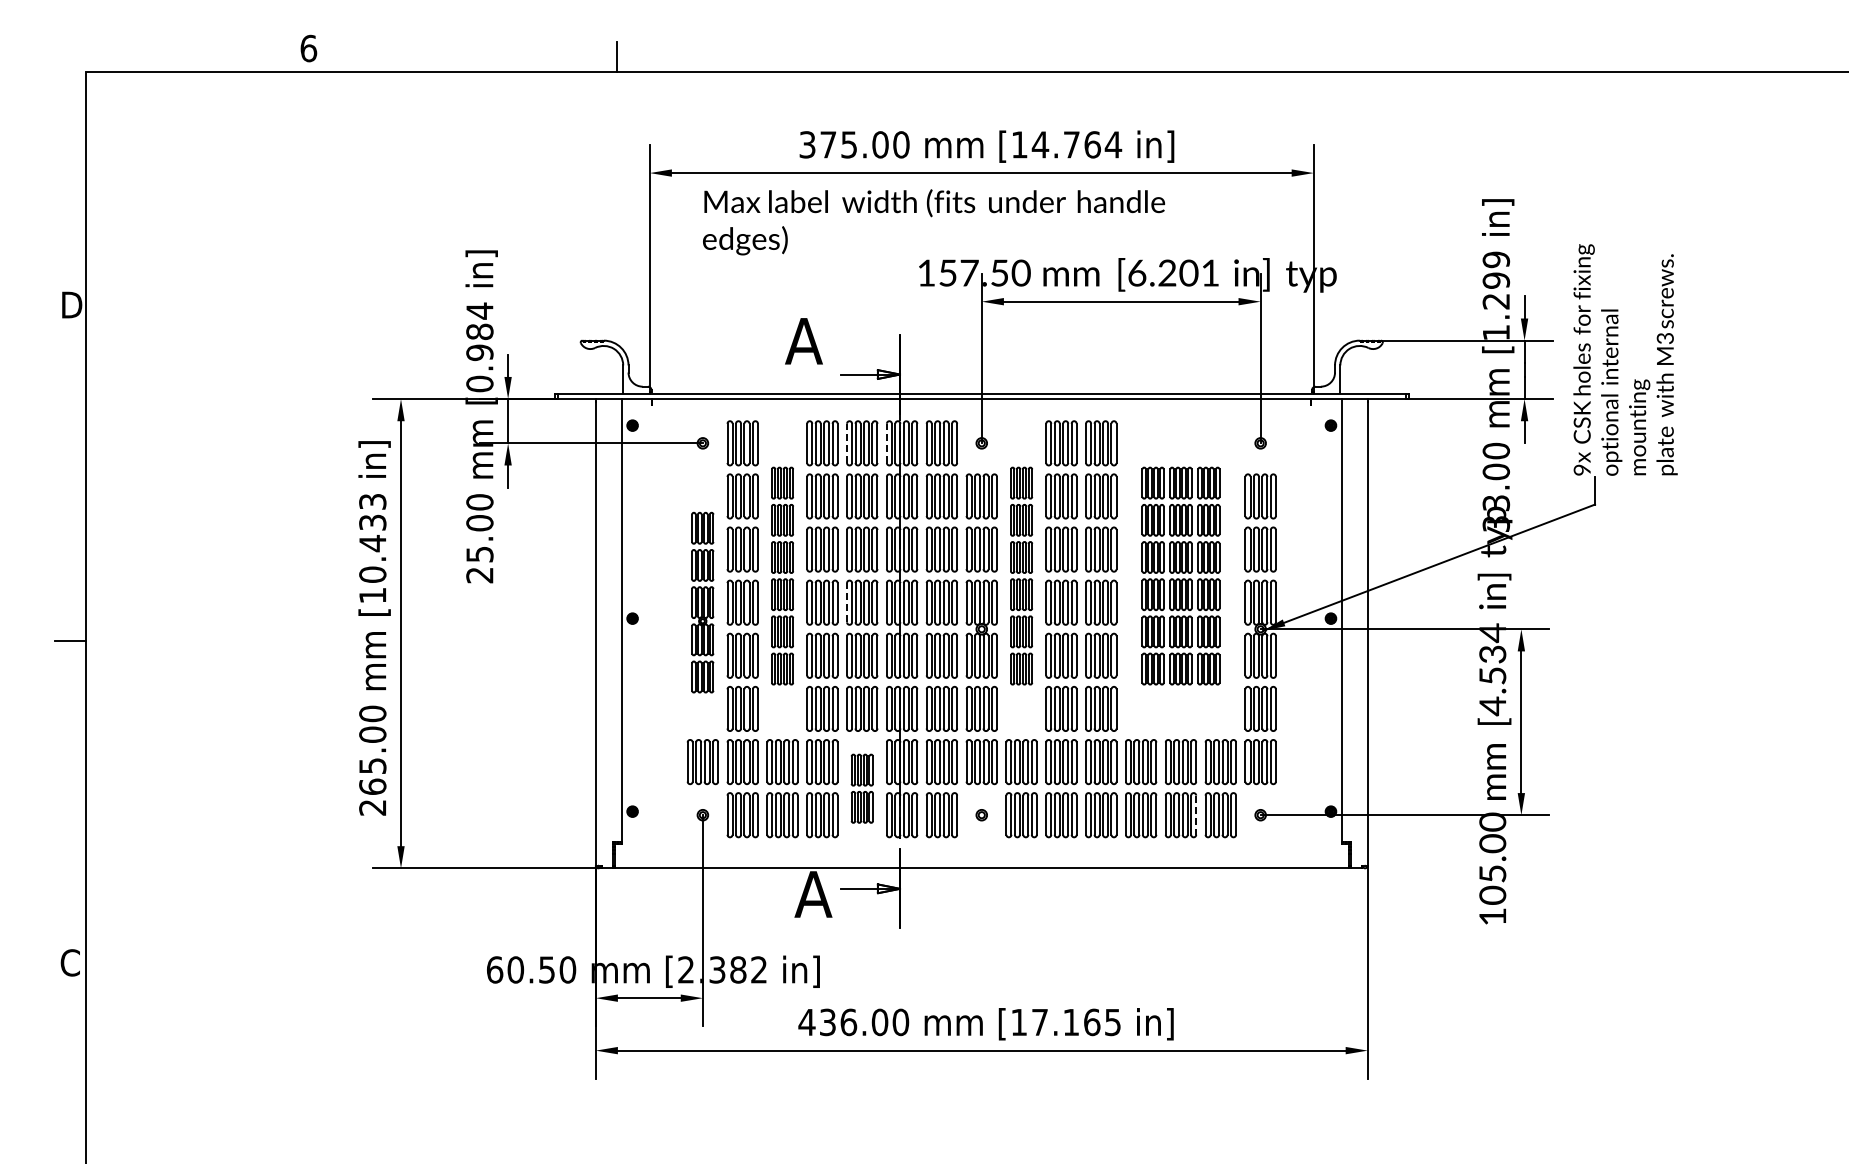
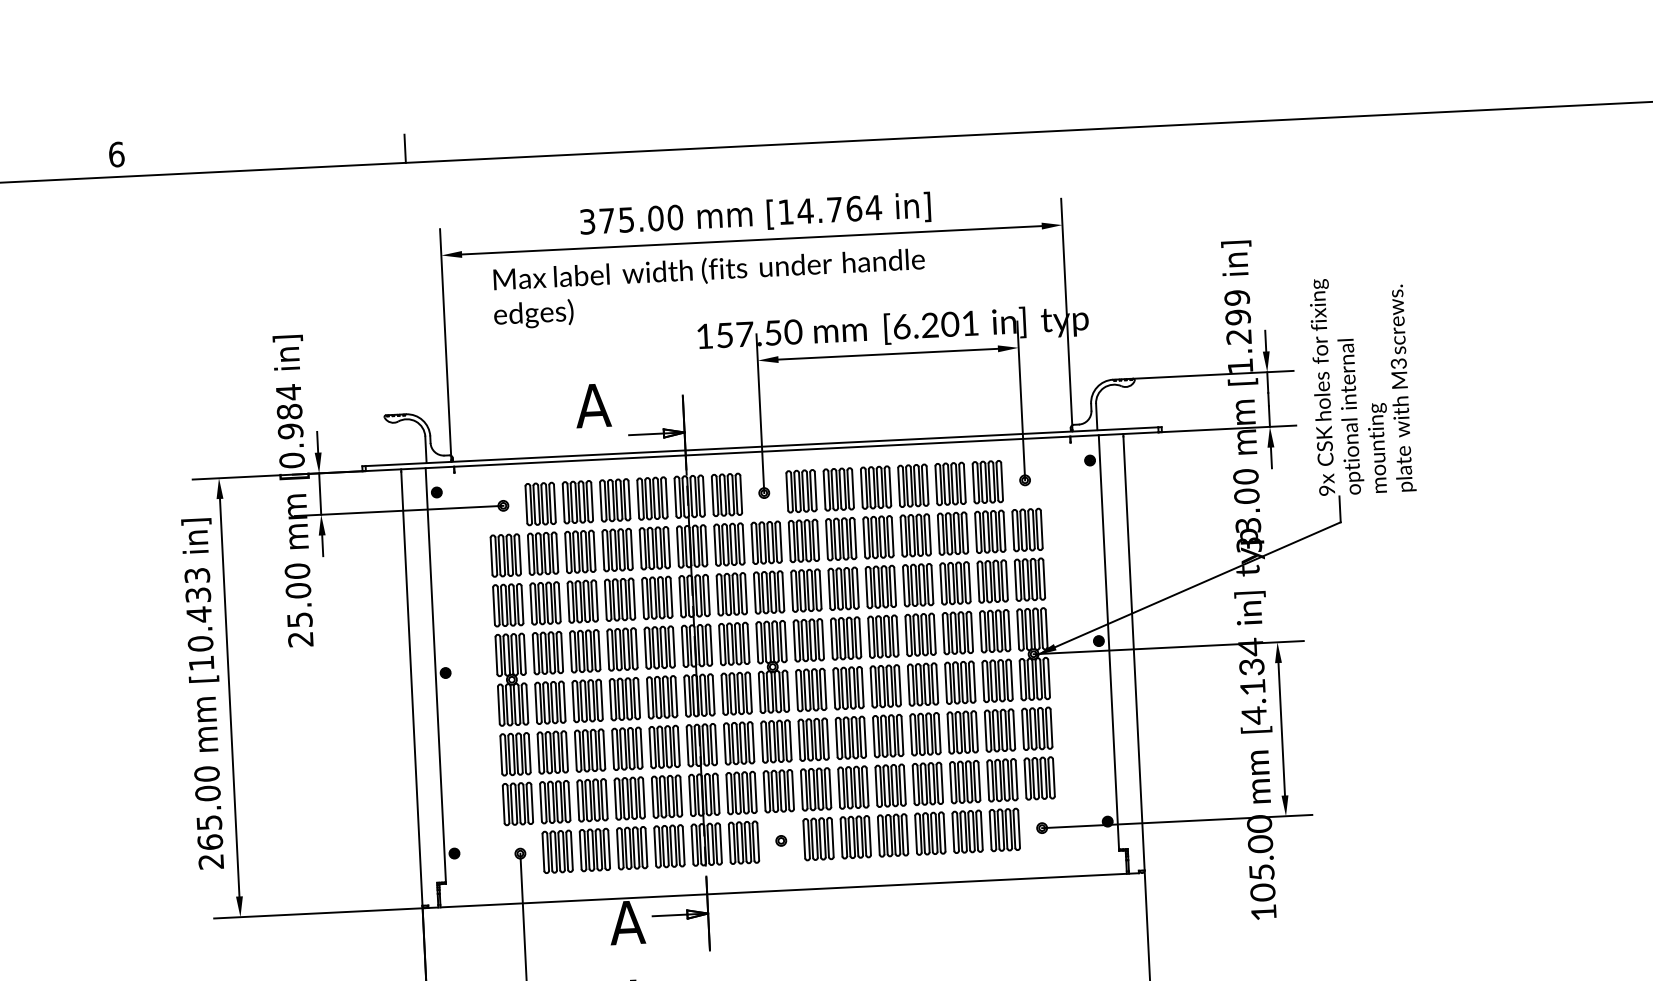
line: (847, 443) -> (638, 499), dashed -> solid
line: (886, 443) -> (675, 497), dashed -> solid
part: (782, 575) -> (583, 625), size x1.43
part: (1021, 575) -> (807, 614), size x1.43
part: (1180, 575) -> (956, 607), size x1.43
part: (702, 602) -> (510, 654), size x1.43
line: (847, 602) -> (645, 648), dashed -> solid
text: (1492, 675) -> (1252, 686), [4.534 -> [4.134
part: (862, 788) -> (668, 821), size x1.43
line: (1196, 815) -> (982, 831), dashed -> solid

